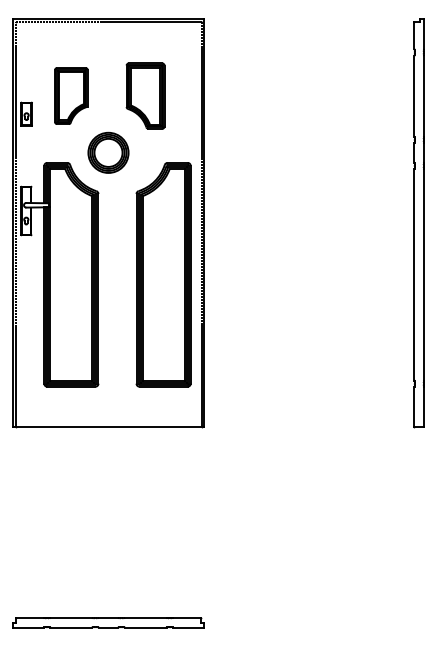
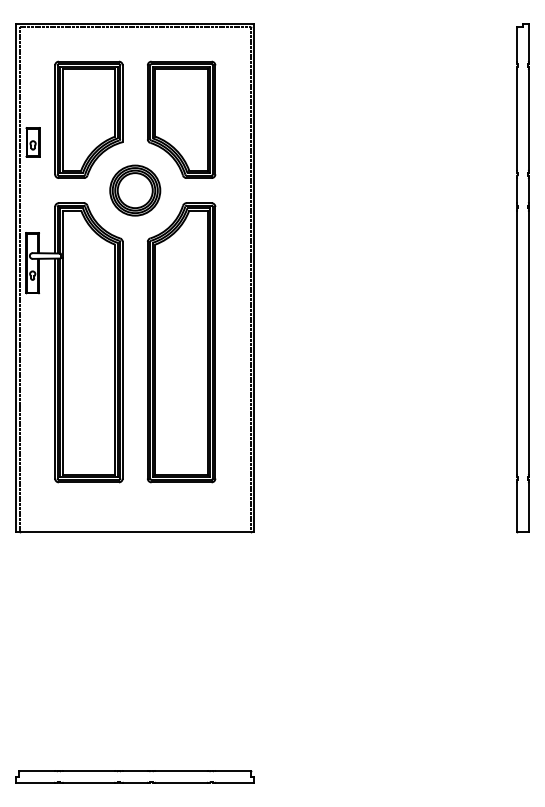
part: (71, 95) -> (89, 119), size x1.67
part: (145, 95) -> (181, 119), size x1.43
part: (163, 274) -> (181, 342), moved

